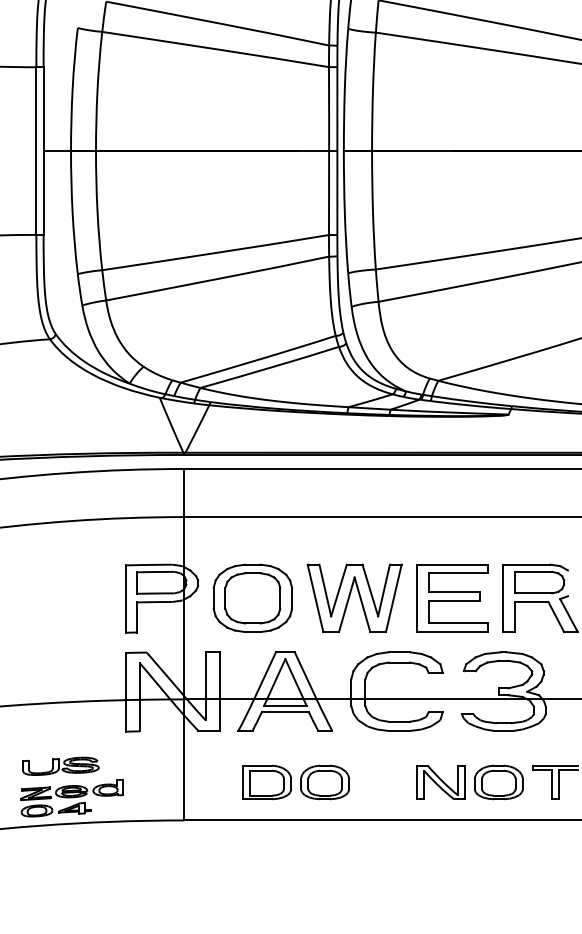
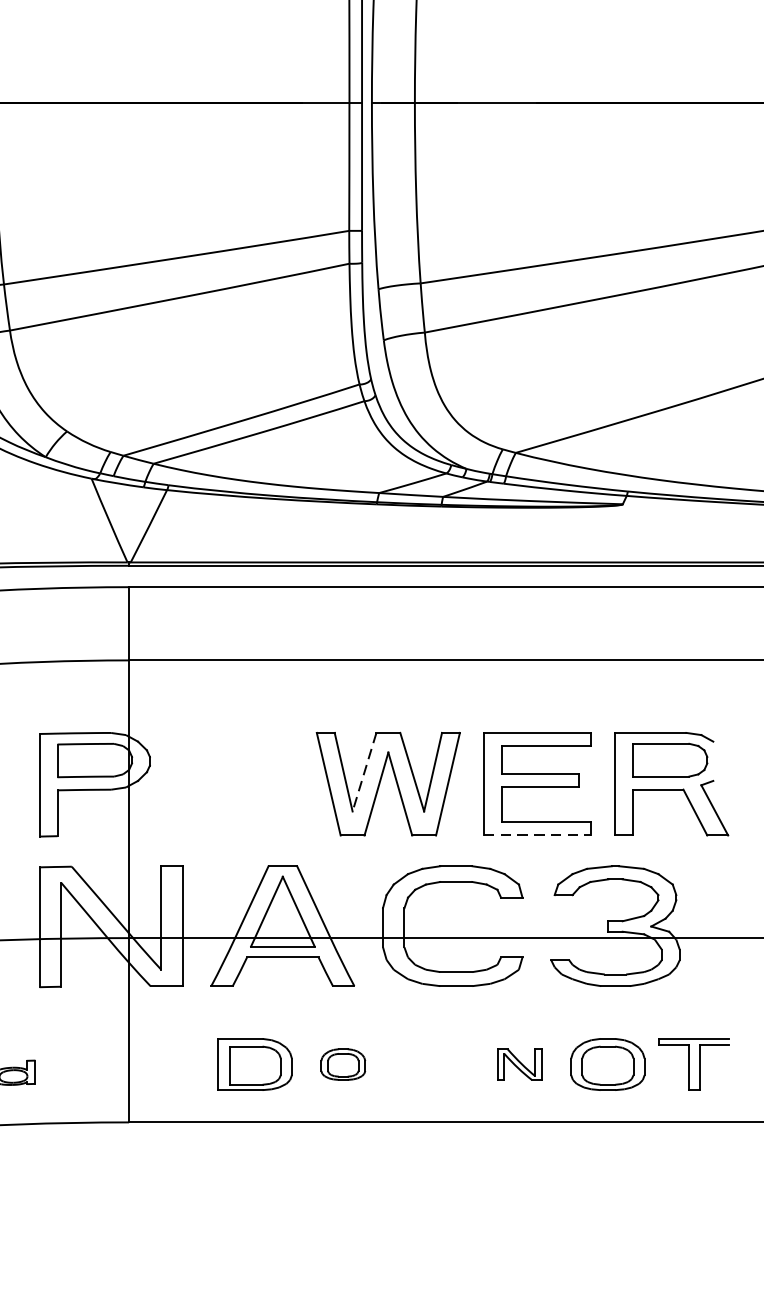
line: (339, 590) -> (365, 772), solid -> dashed
part: (252, 597) -> (232, 782), removed
line: (453, 632) -> (538, 836), solid -> dashed
part: (324, 782) -> (342, 1064), size x0.6
part: (440, 782) -> (519, 1064), size x0.6

